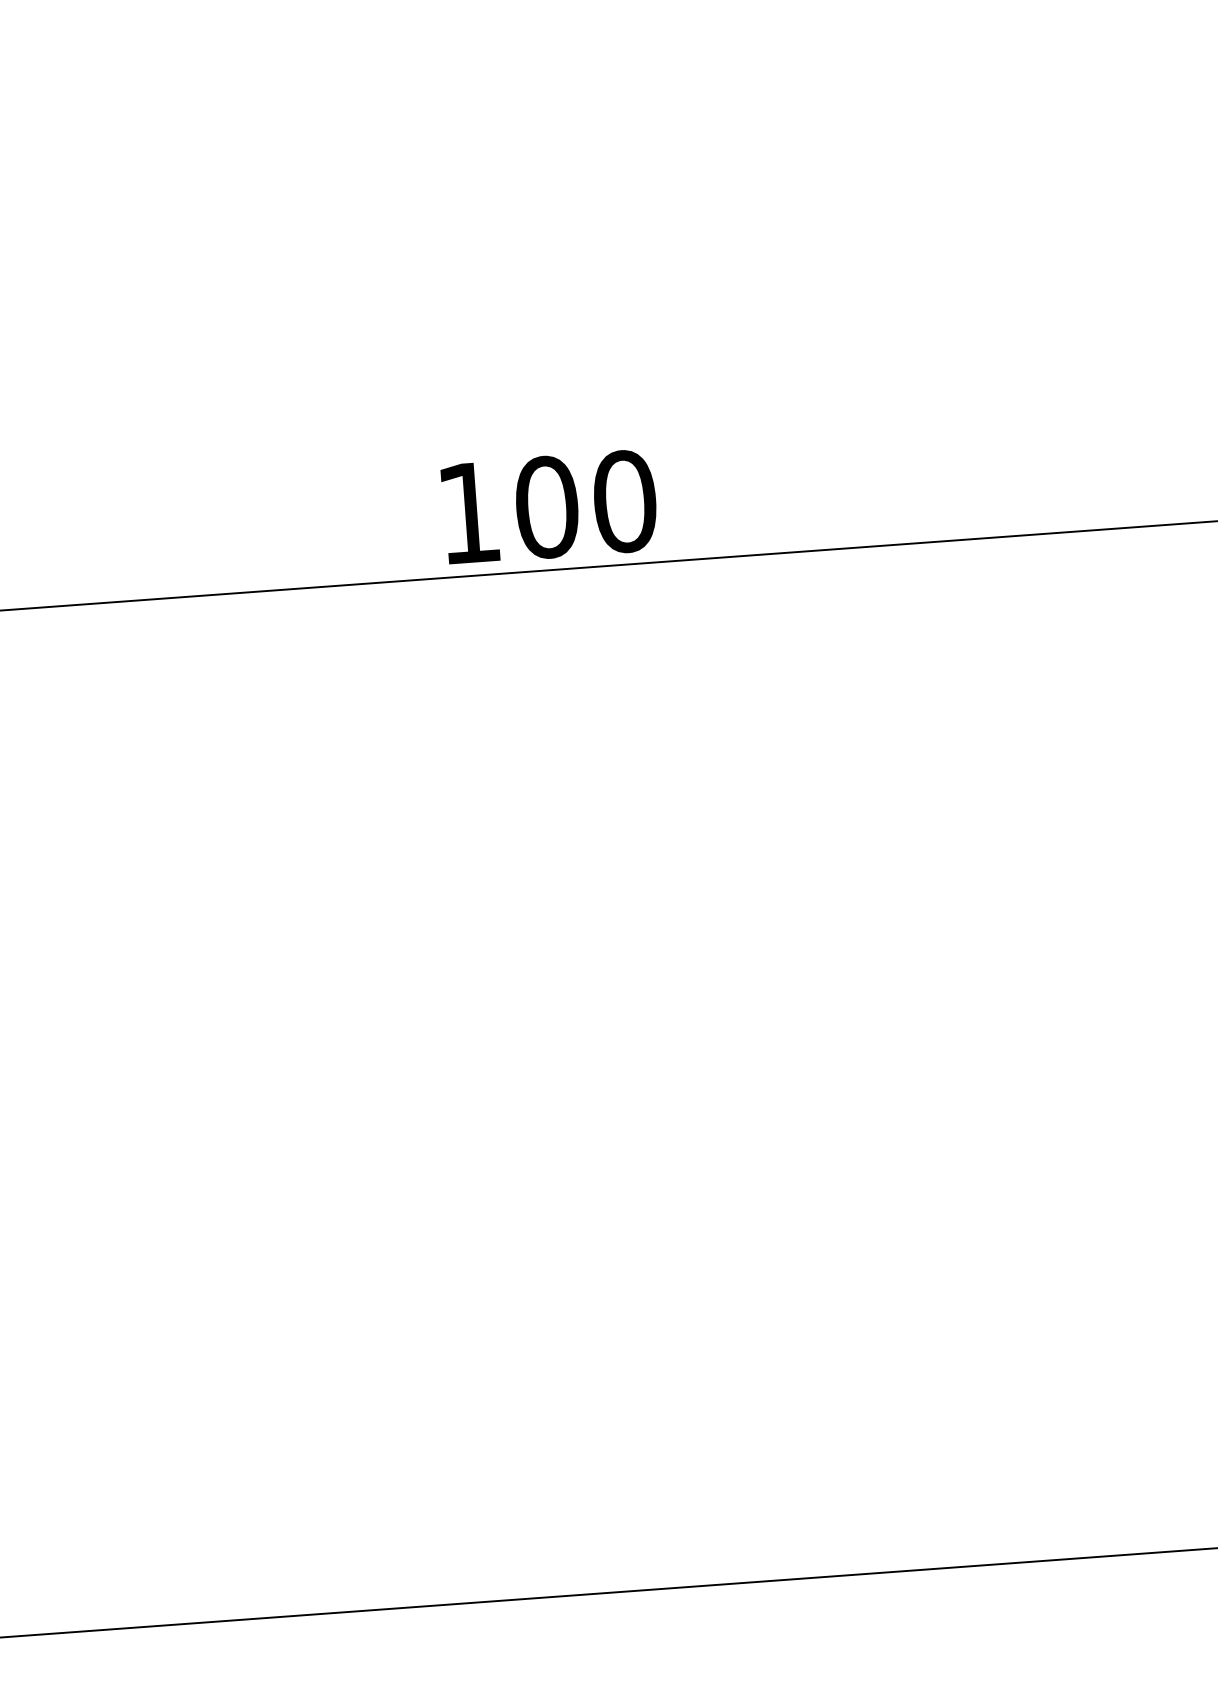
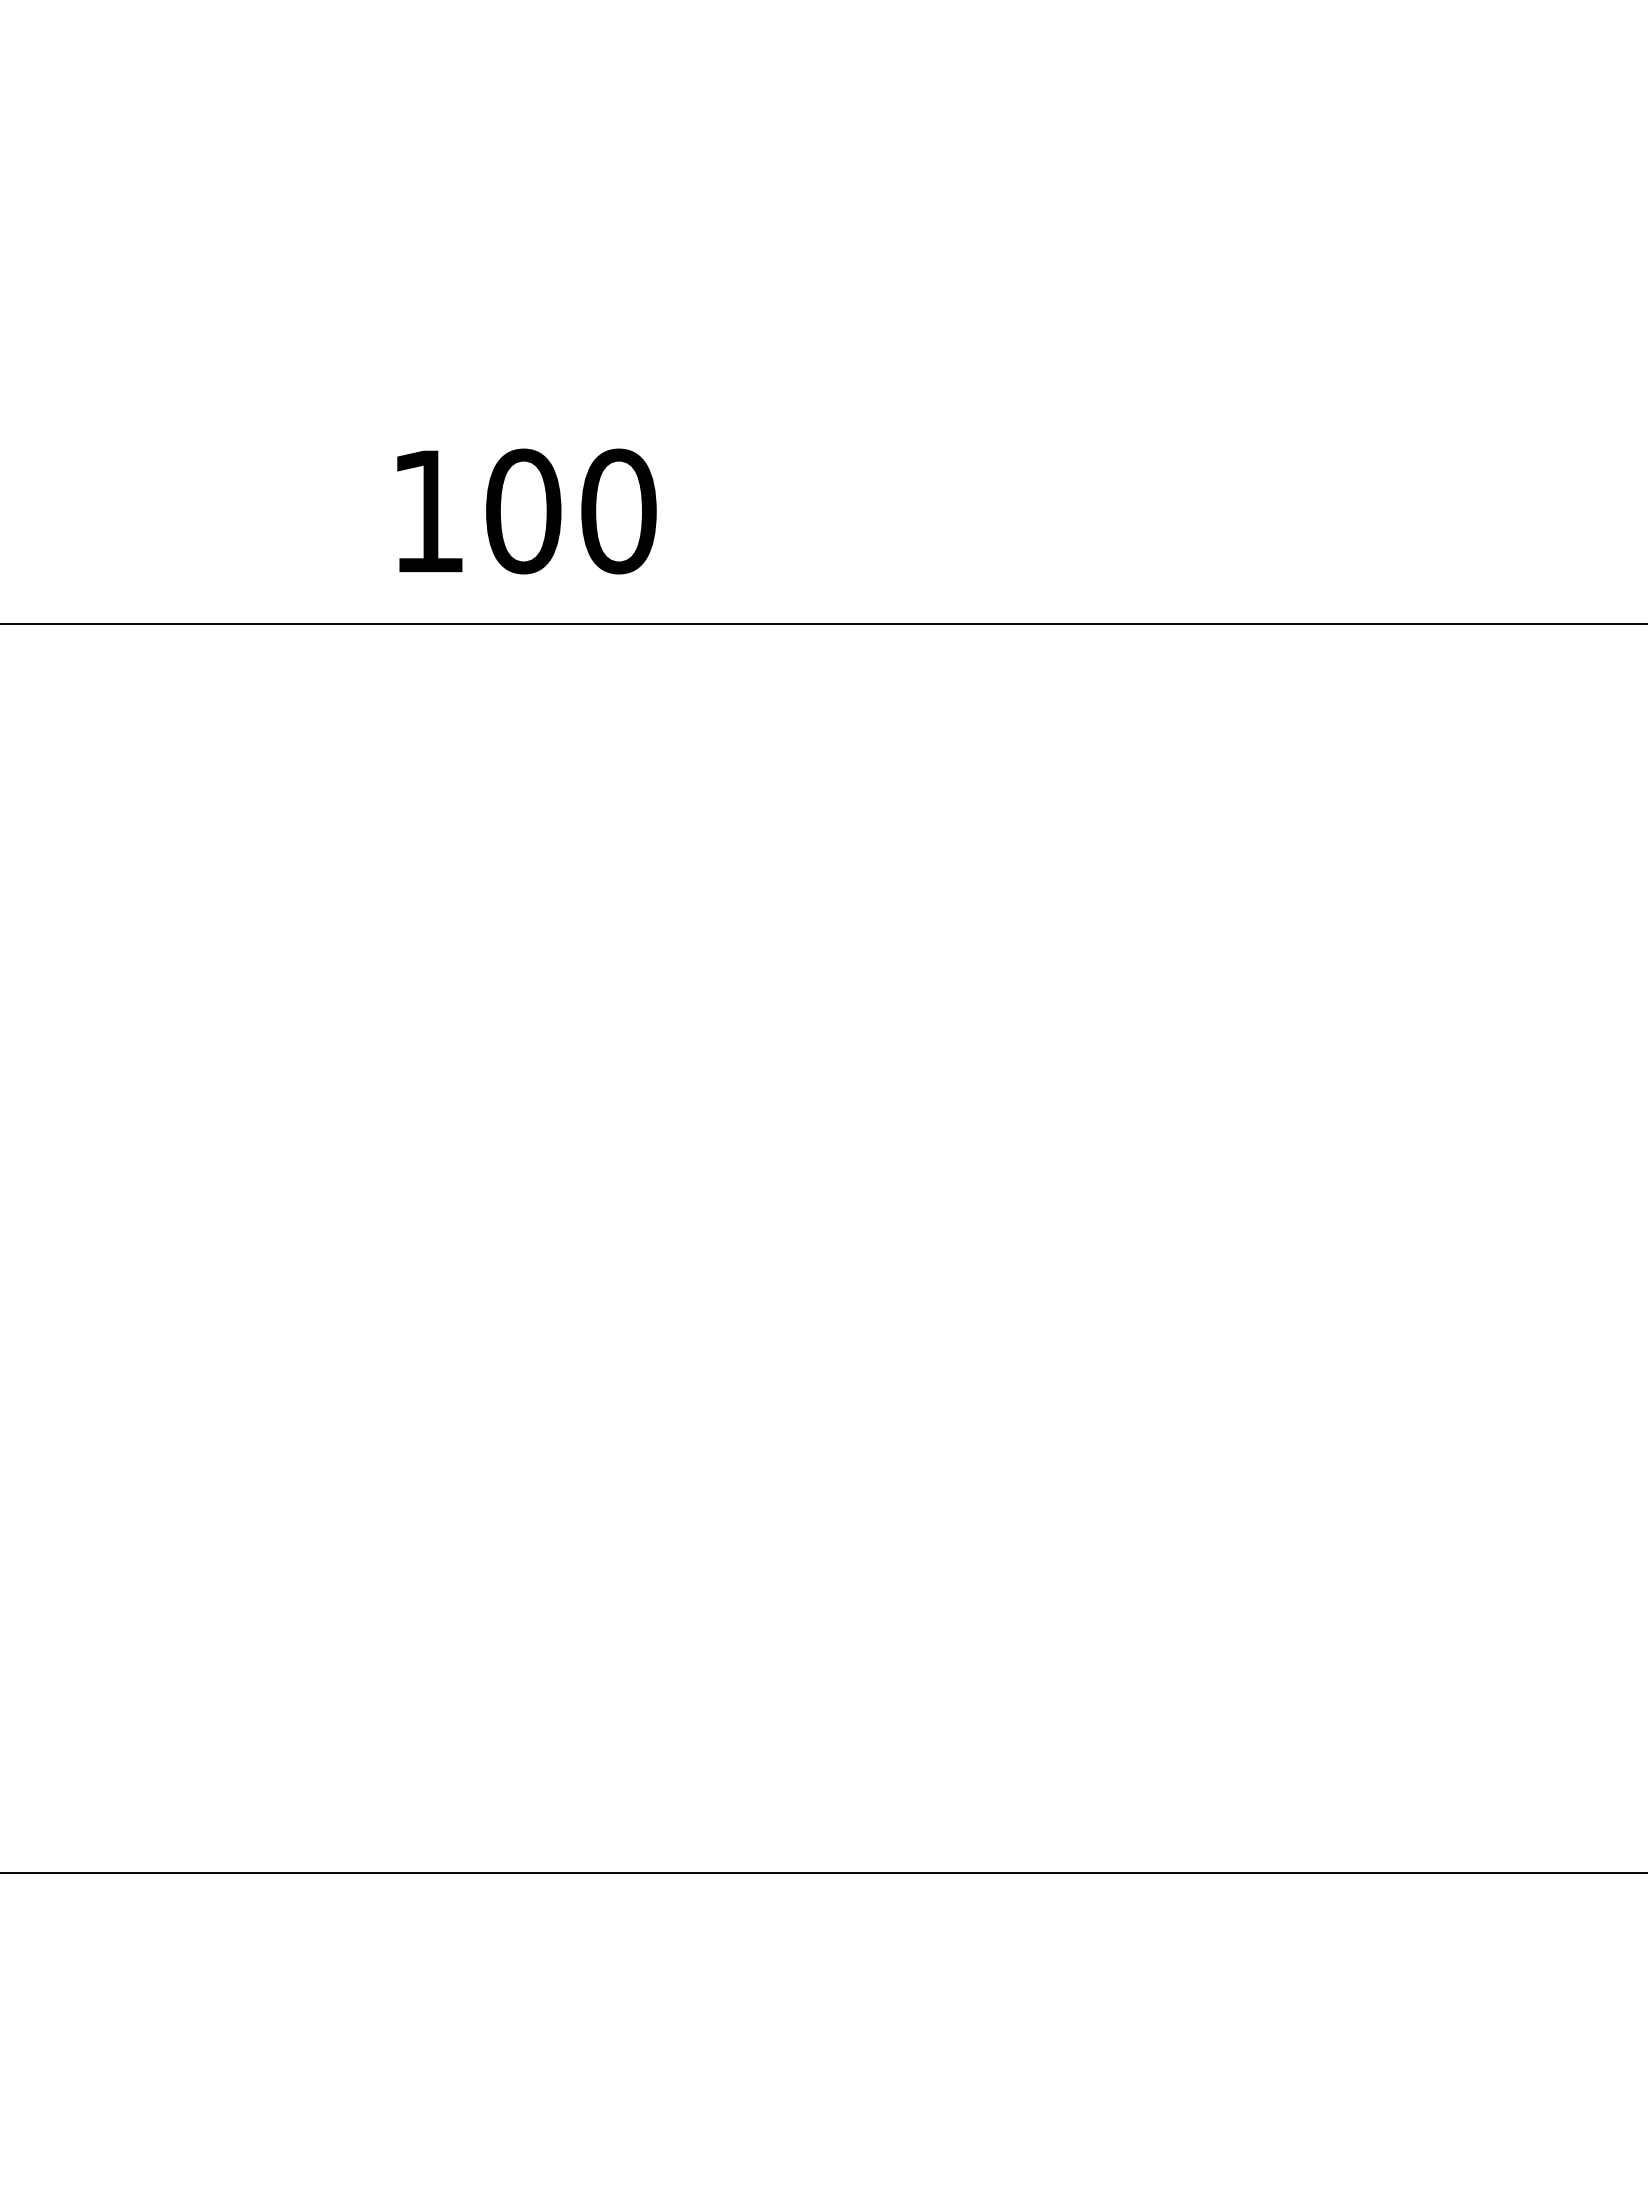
text: (549, 507) -> (526, 511), moved

